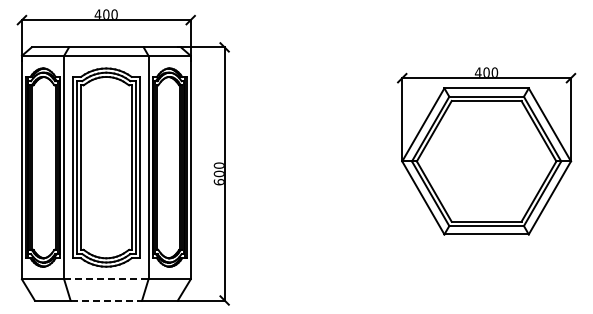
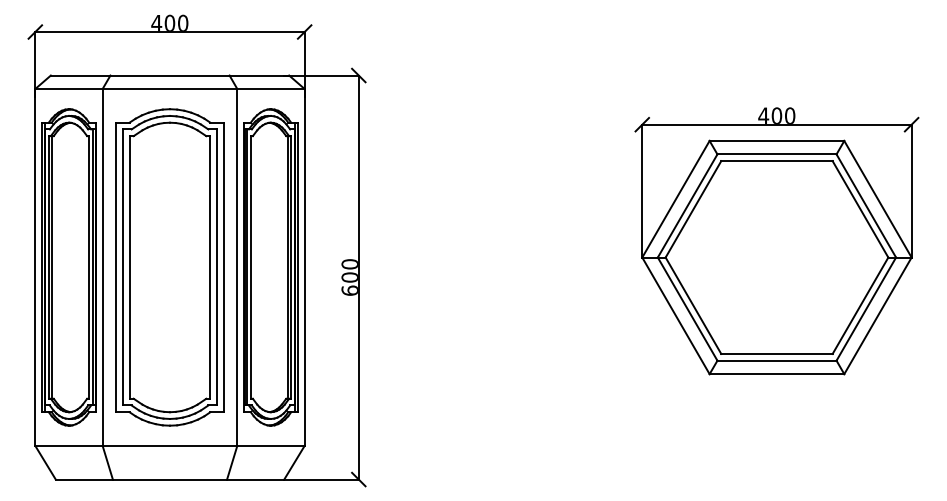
line: (106, 279) -> (170, 446), dashed -> solid
line: (106, 300) -> (170, 479), dashed -> solid

